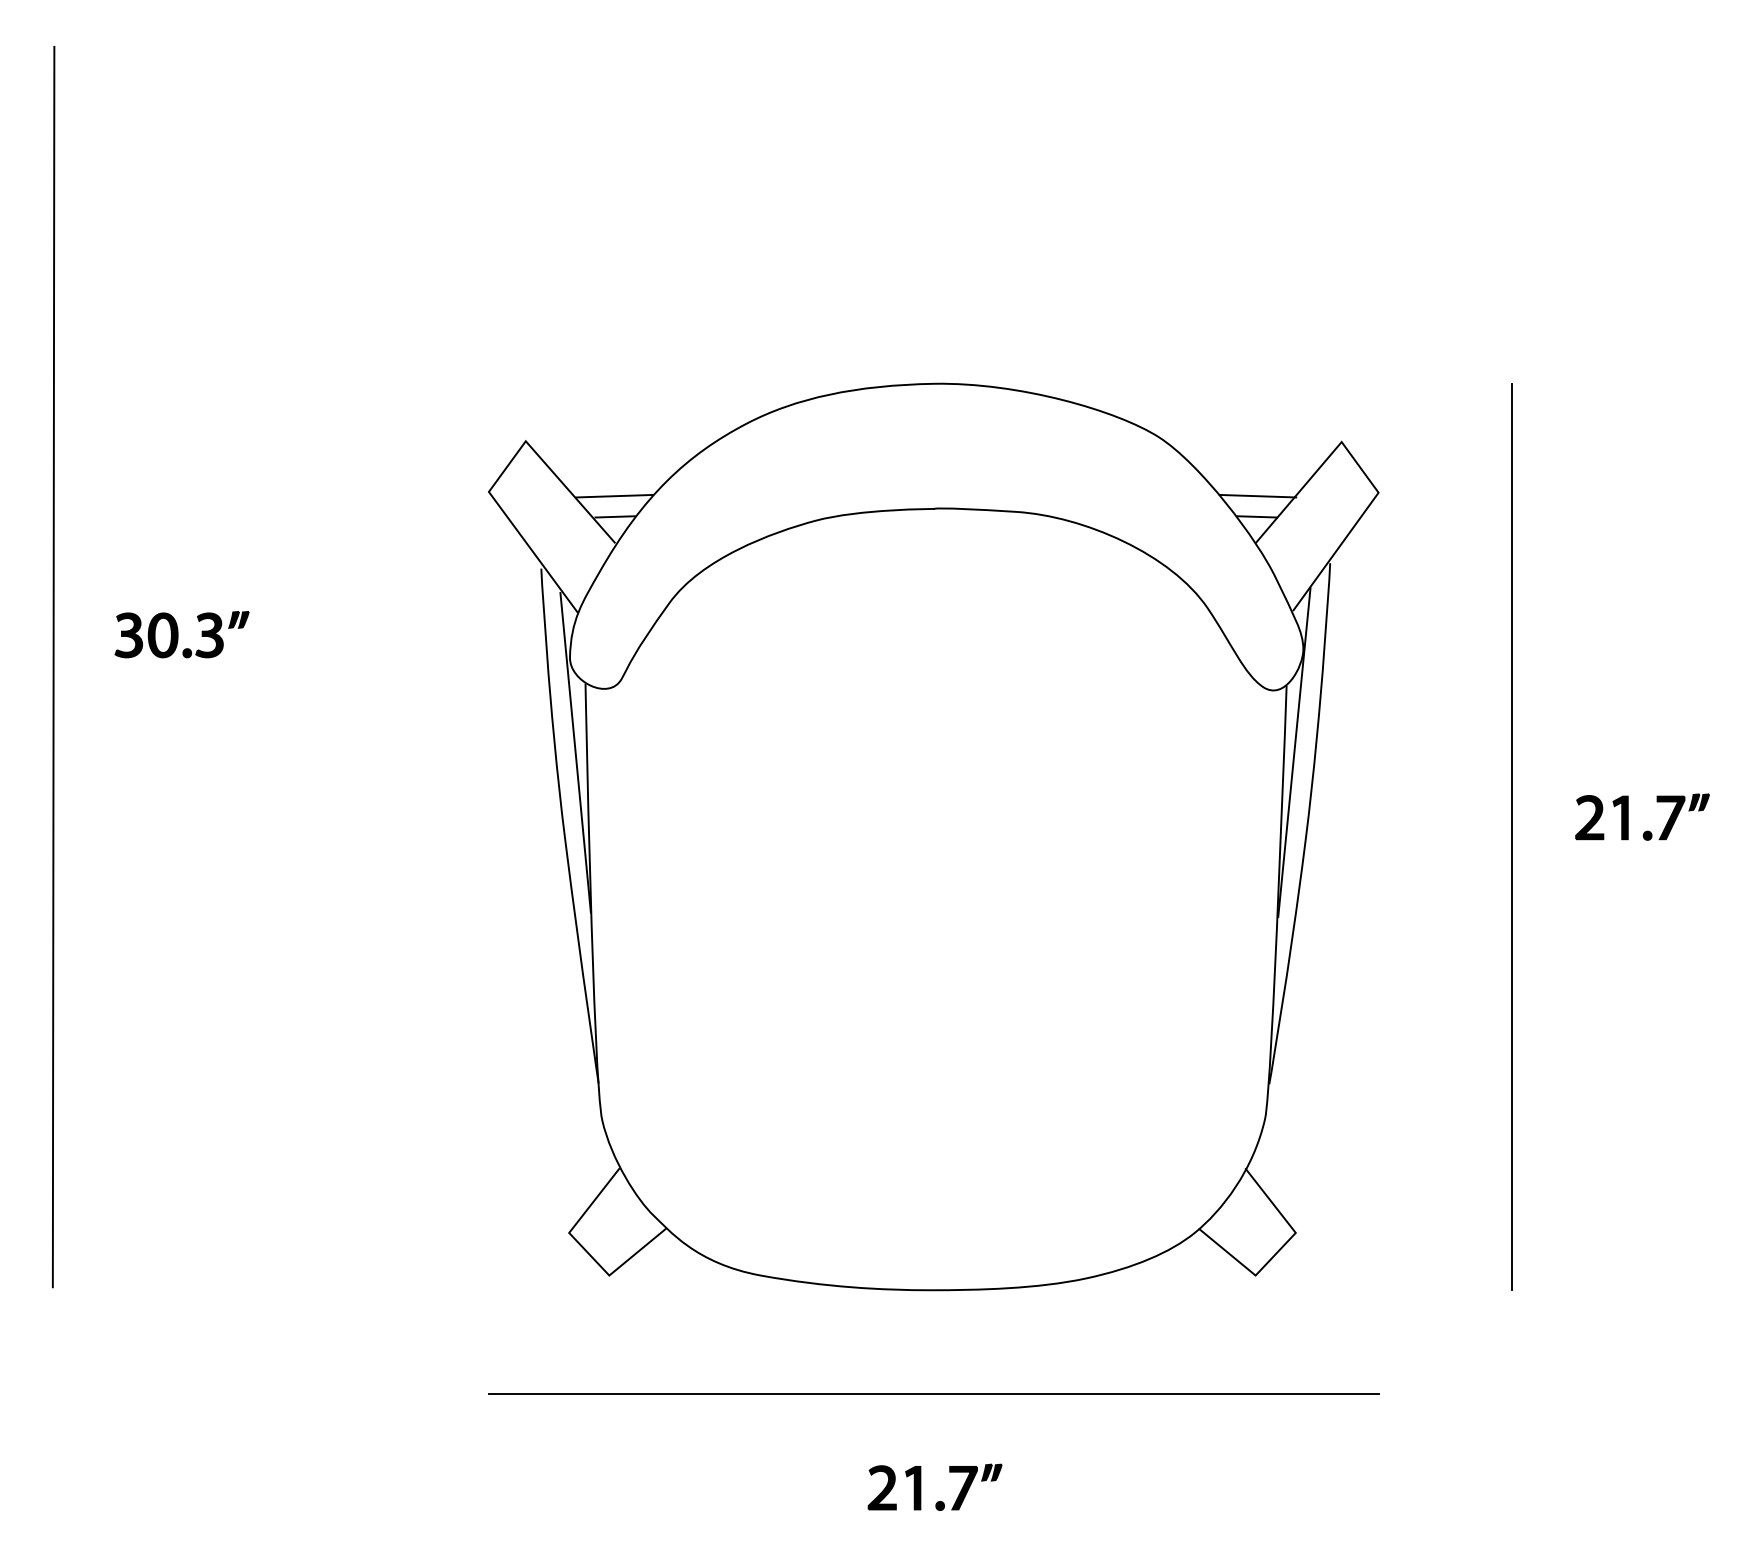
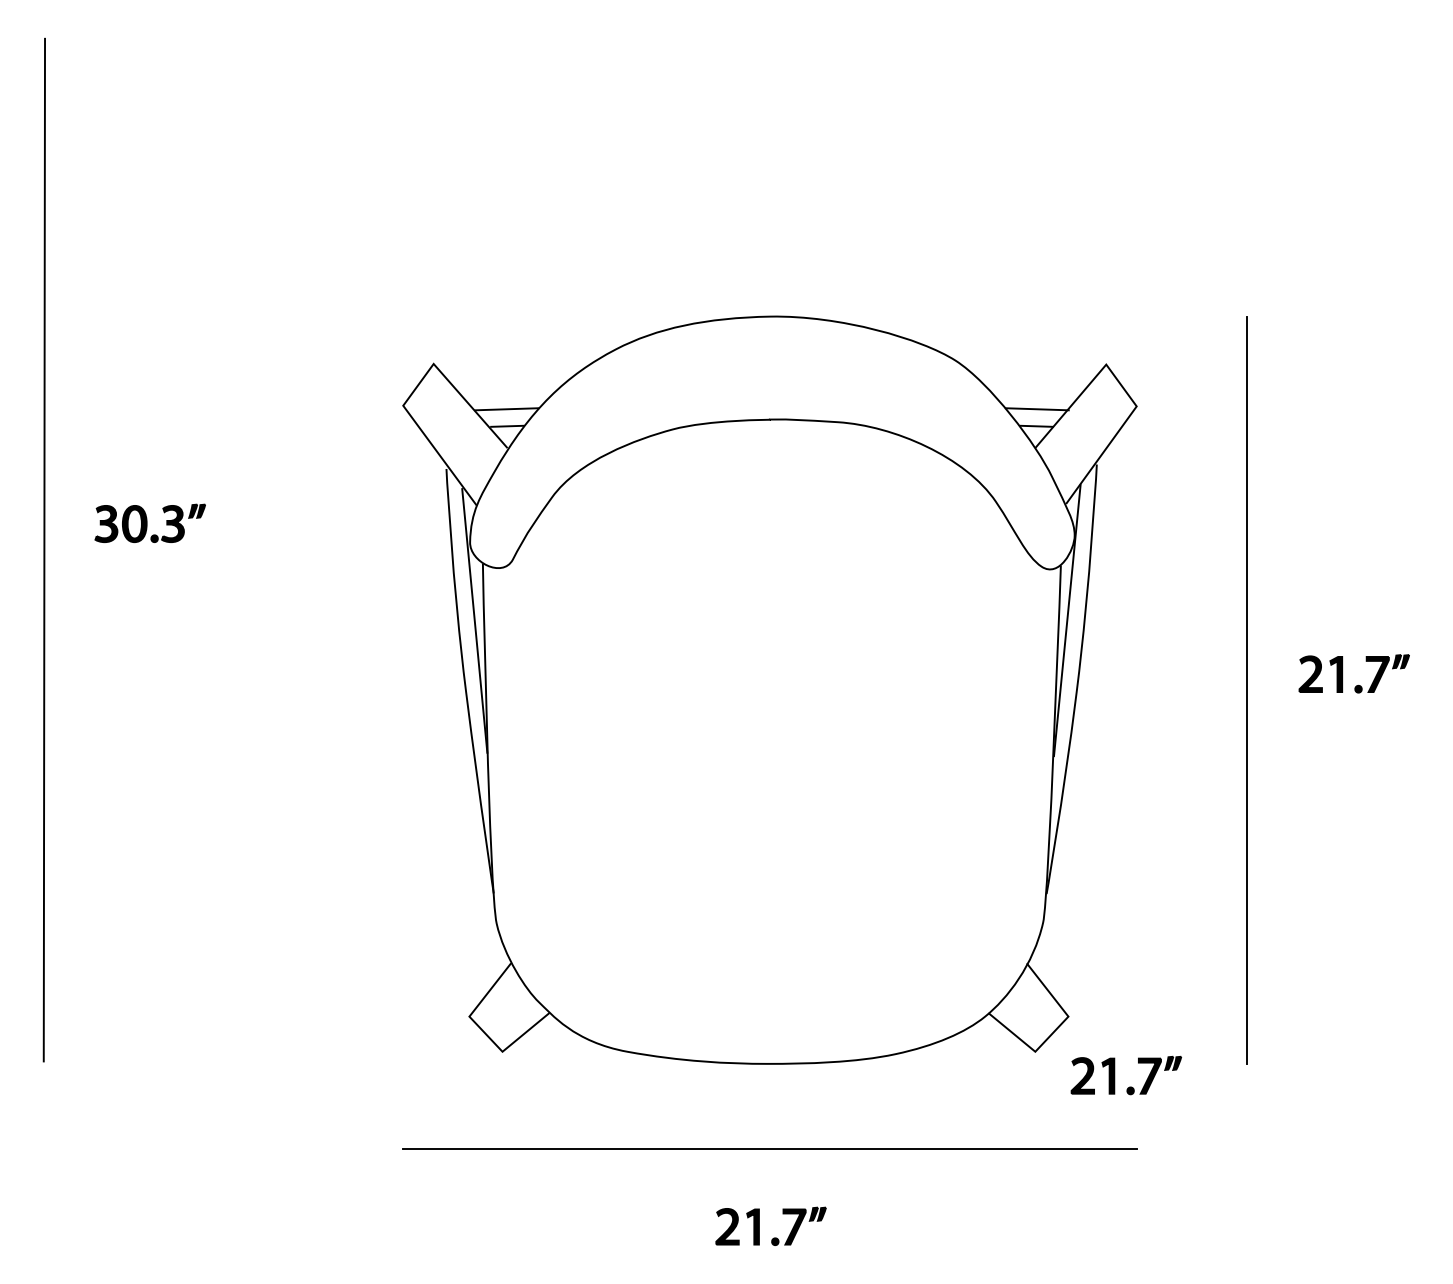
part: (1352, 1303) -> (1115, 1074), added

